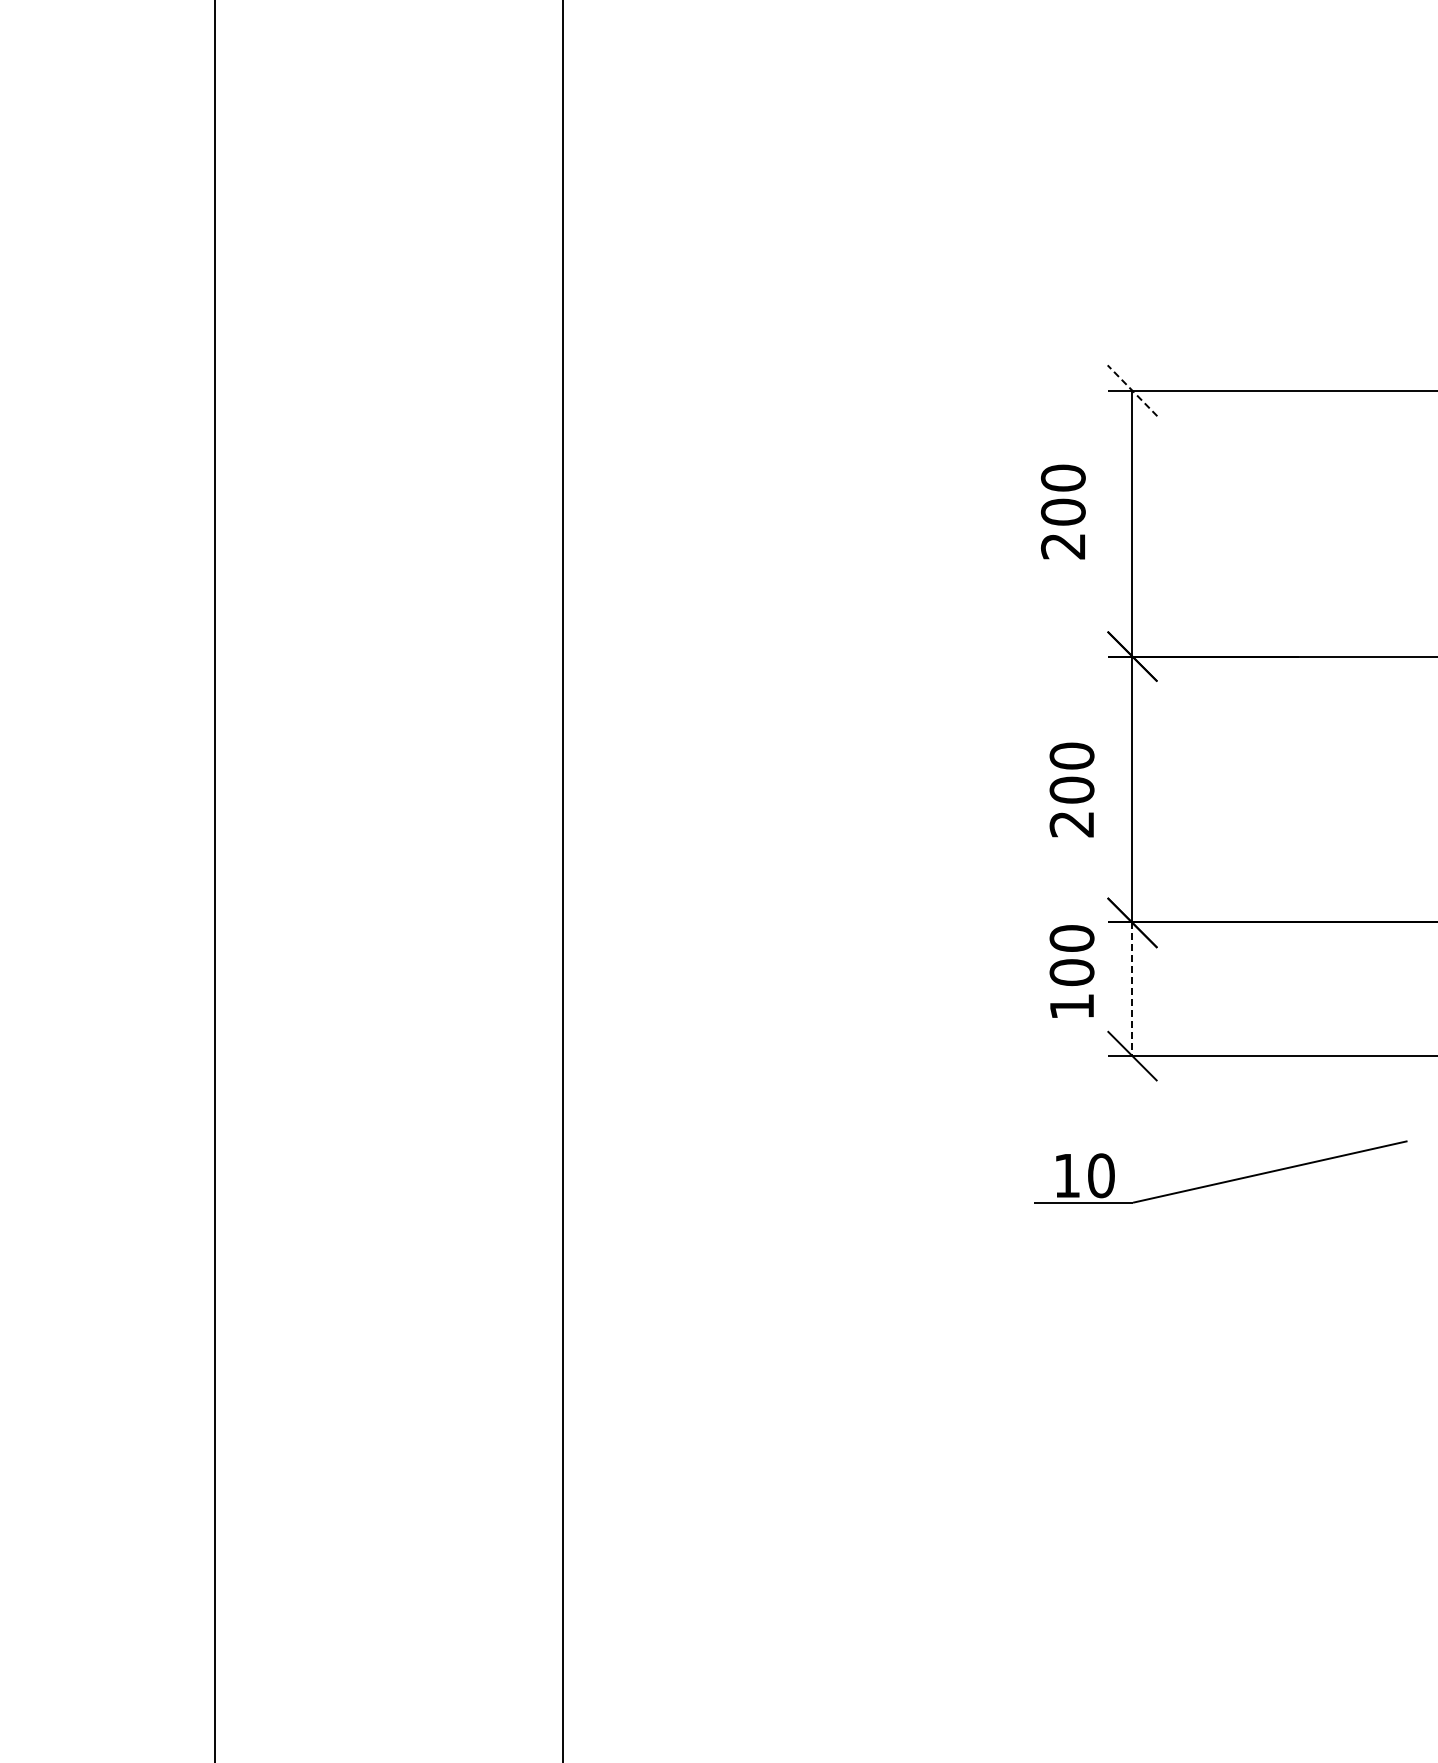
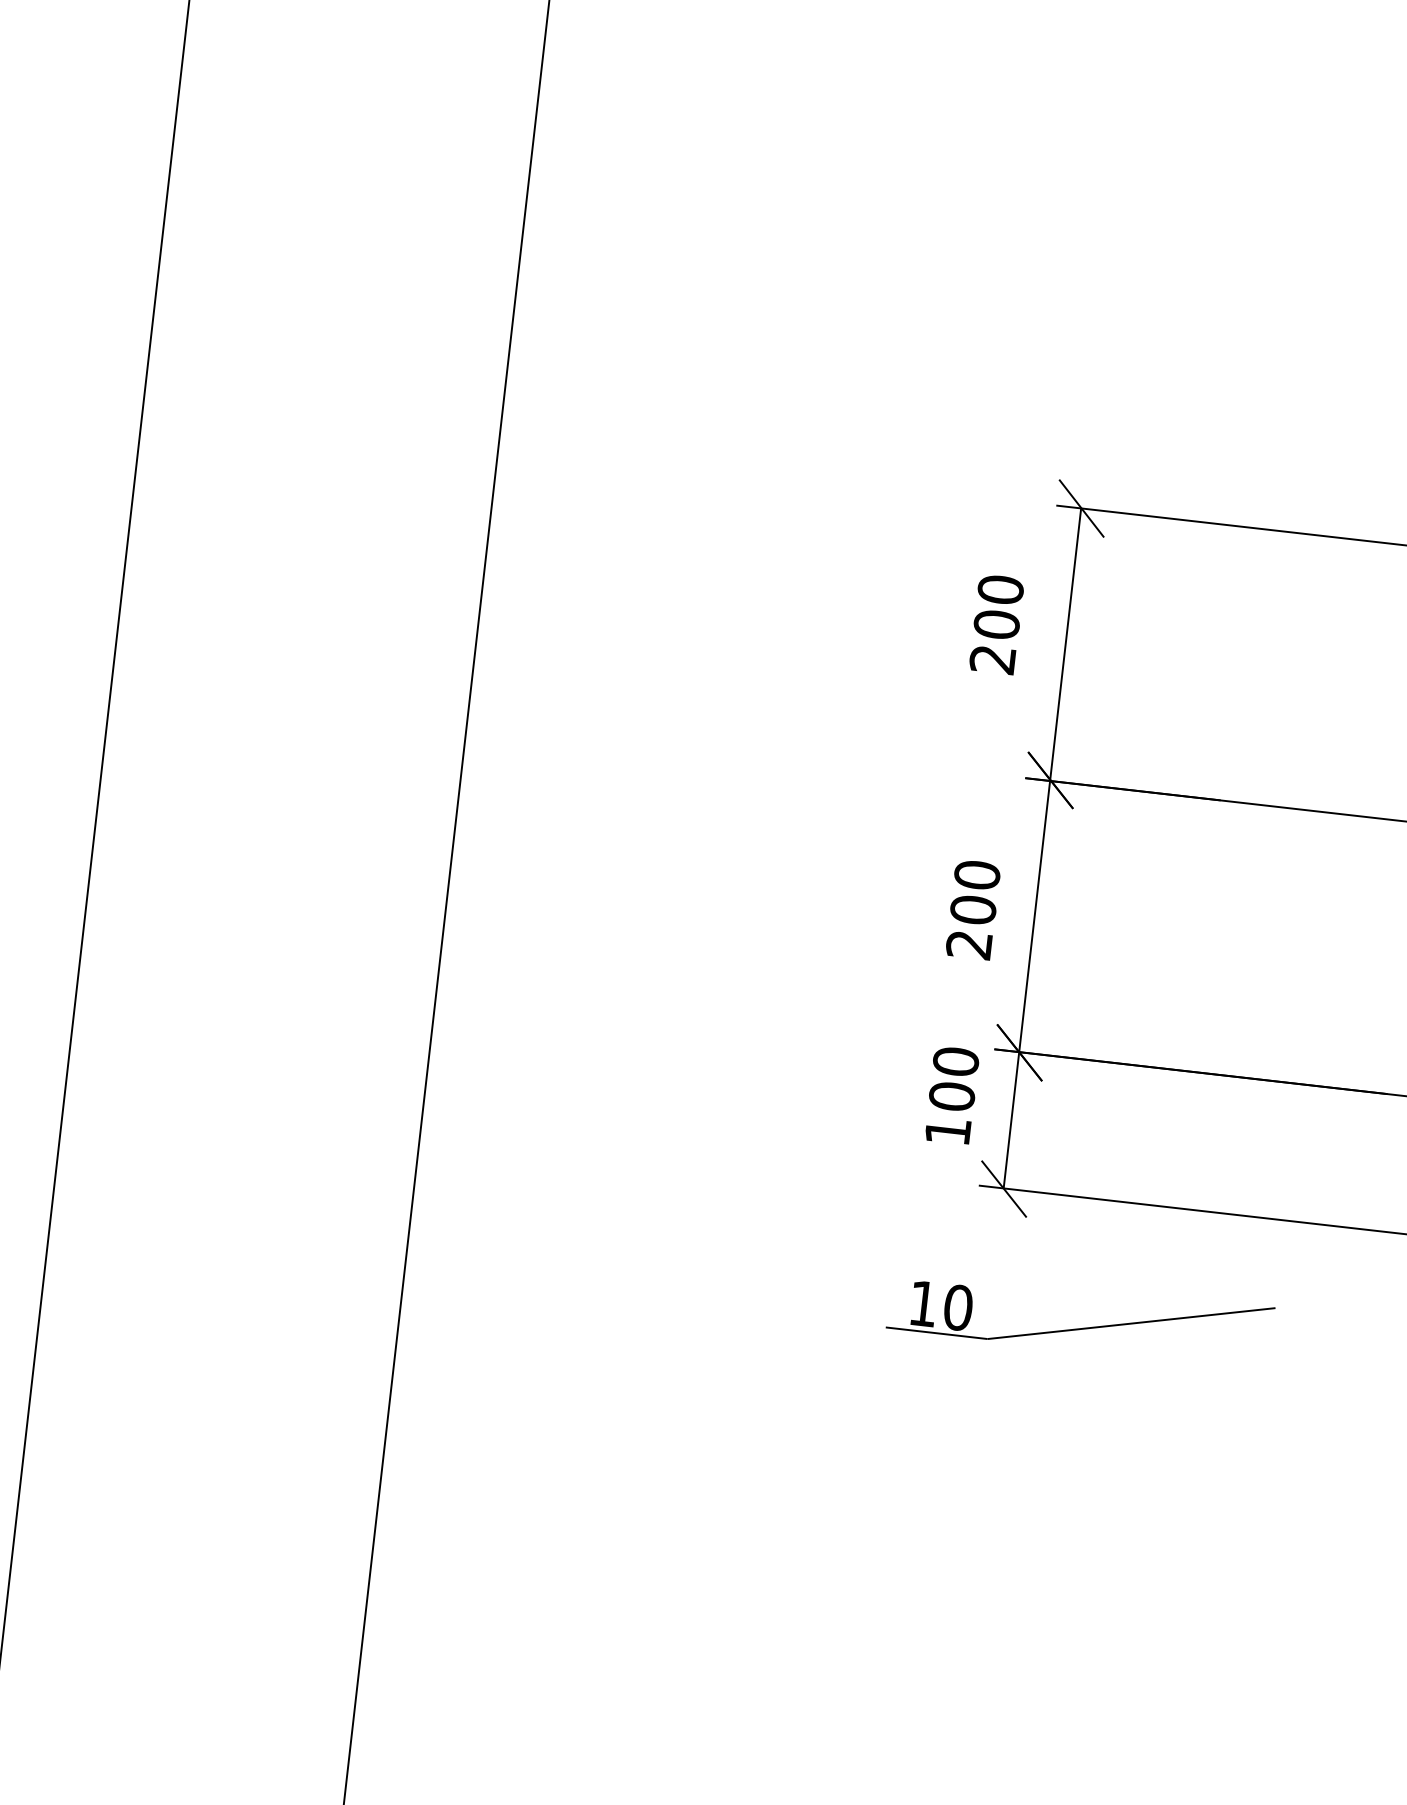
line: (1132, 390) -> (1081, 508), dashed -> solid
line: (1132, 988) -> (1012, 1119), dashed -> solid

